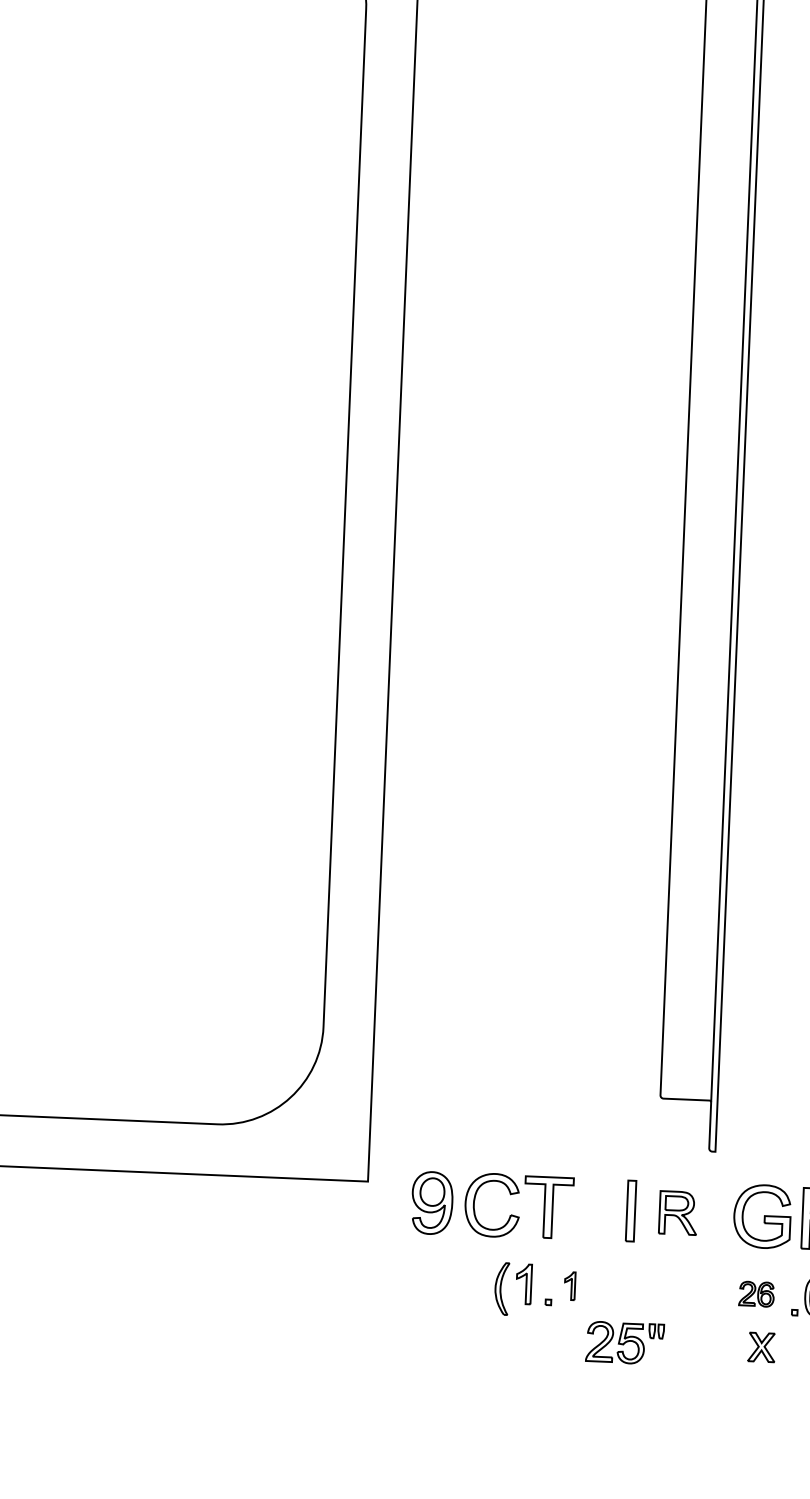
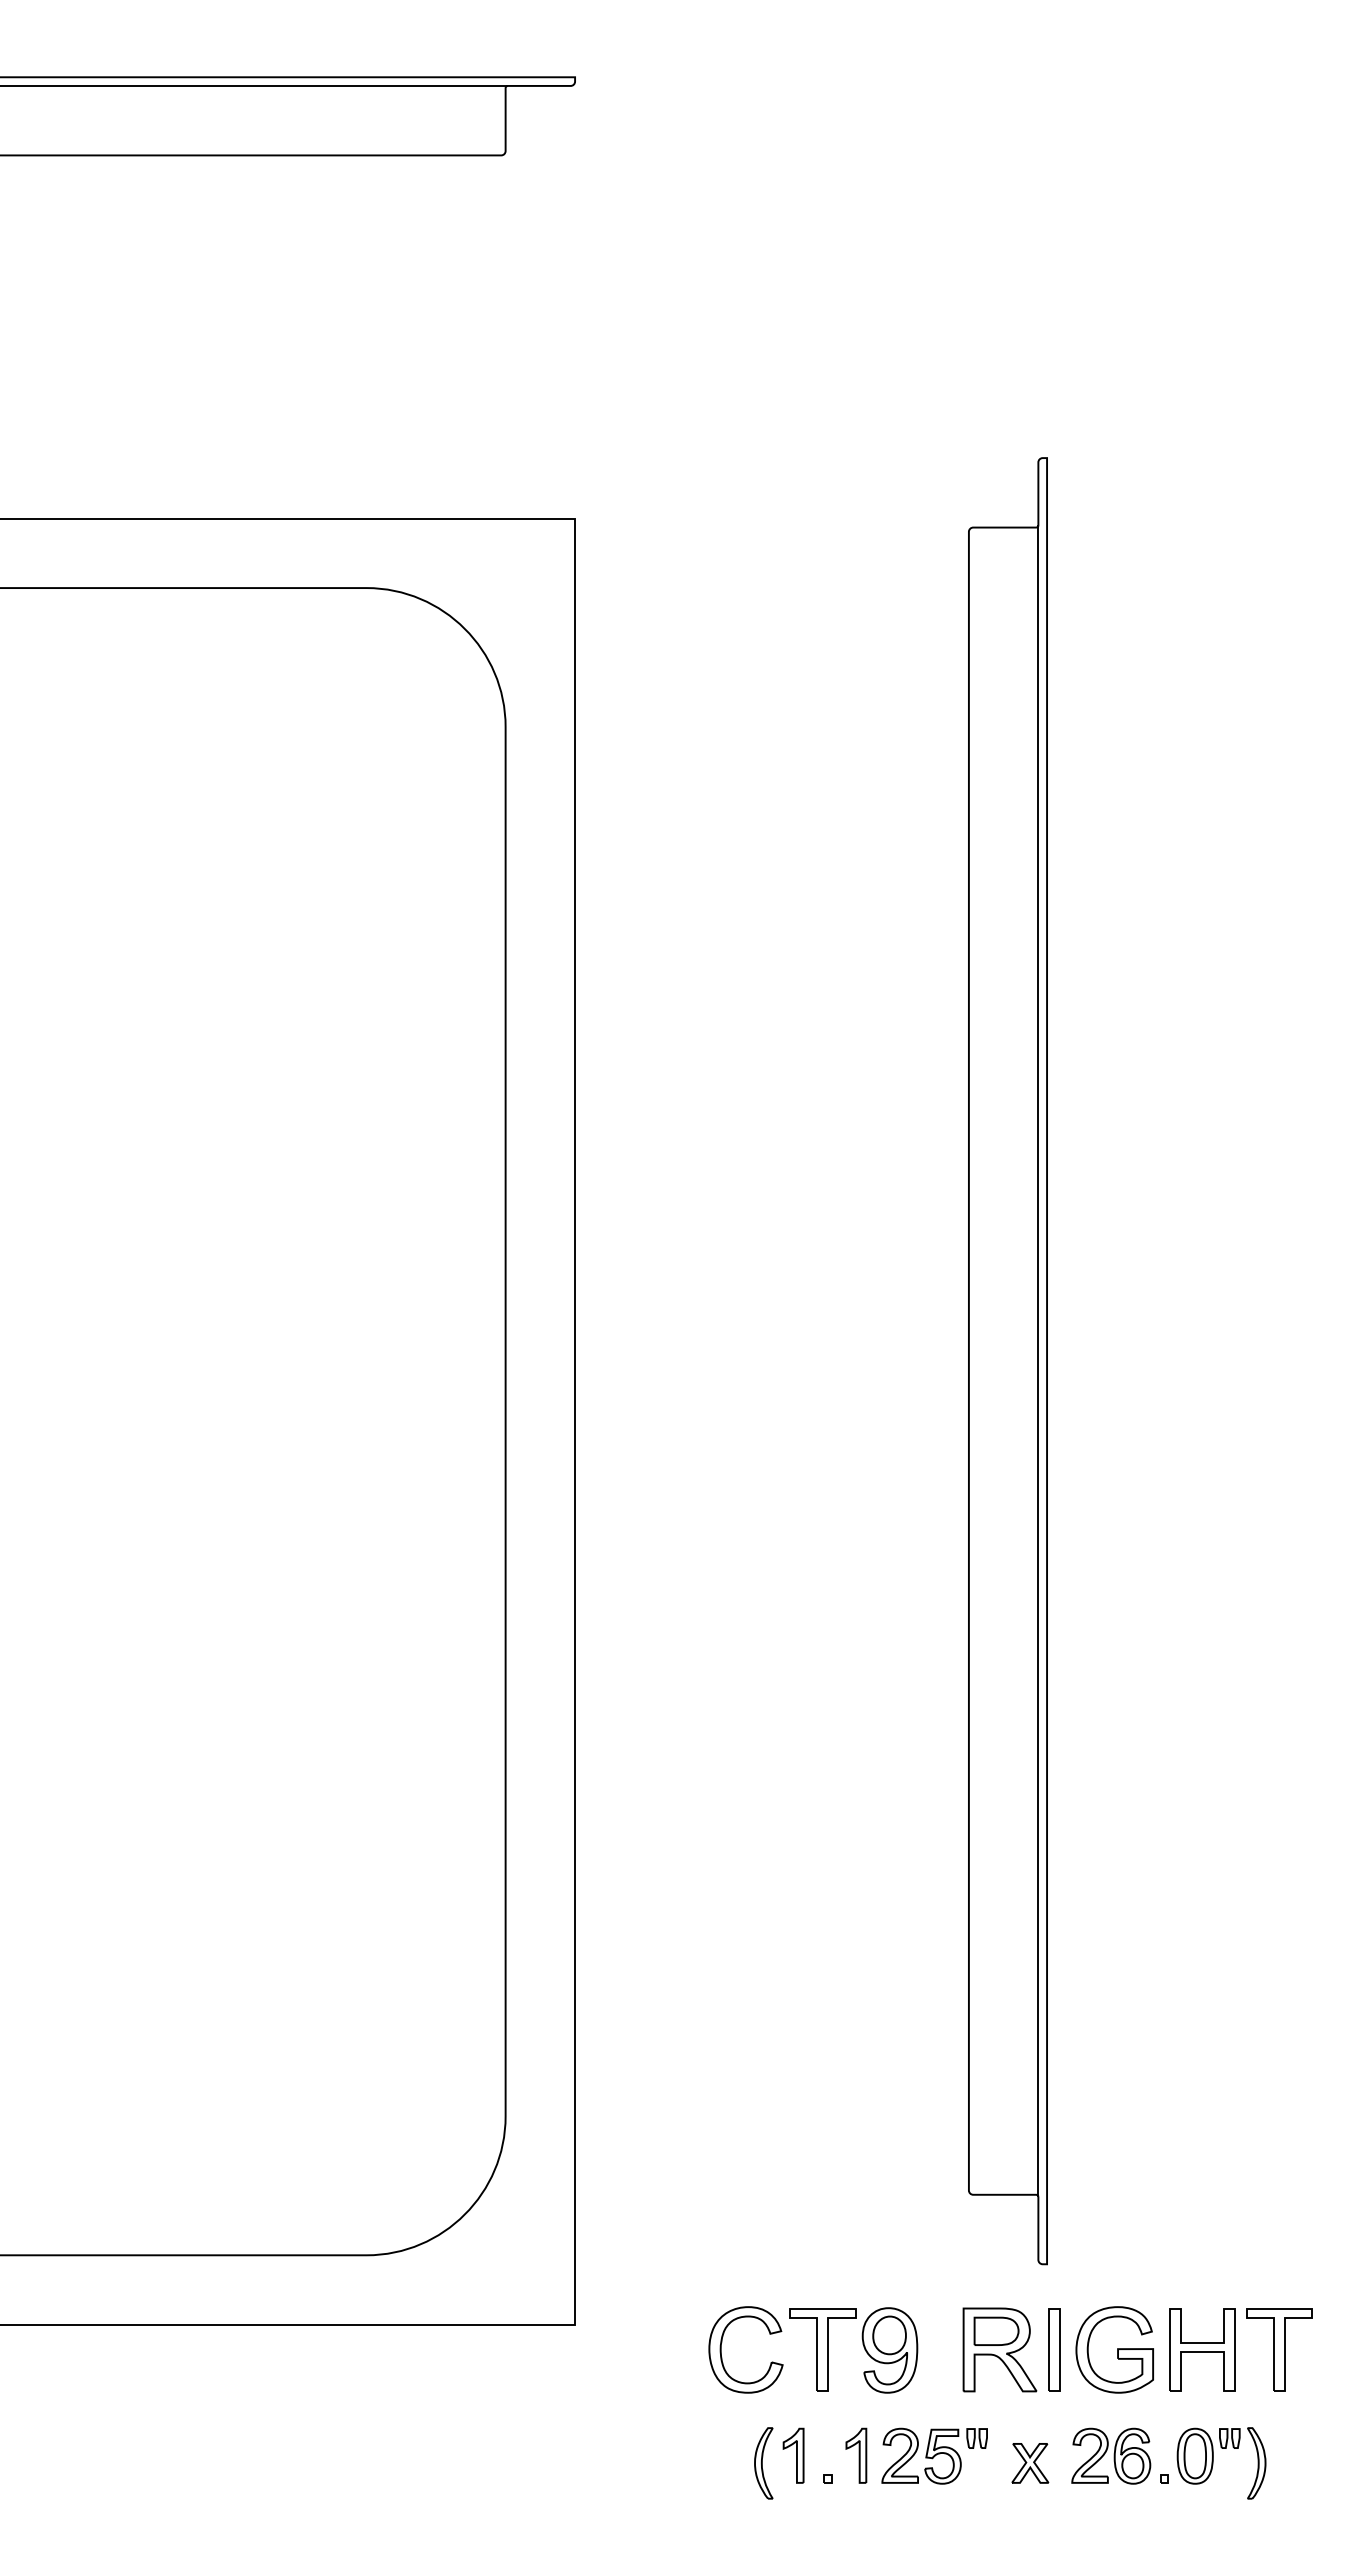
part: (431, 1203) -> (889, 2350), moved
part: (631, 1210) -> (1054, 2349), moved
part: (678, 1212) -> (999, 2349), size x1.43
part: (570, 1285) -> (856, 2455), size x1.43
part: (756, 1293) -> (1111, 2455), size x1.67
part: (624, 1342) -> (934, 2455), moved
part: (761, 1347) -> (1030, 2463), moved

